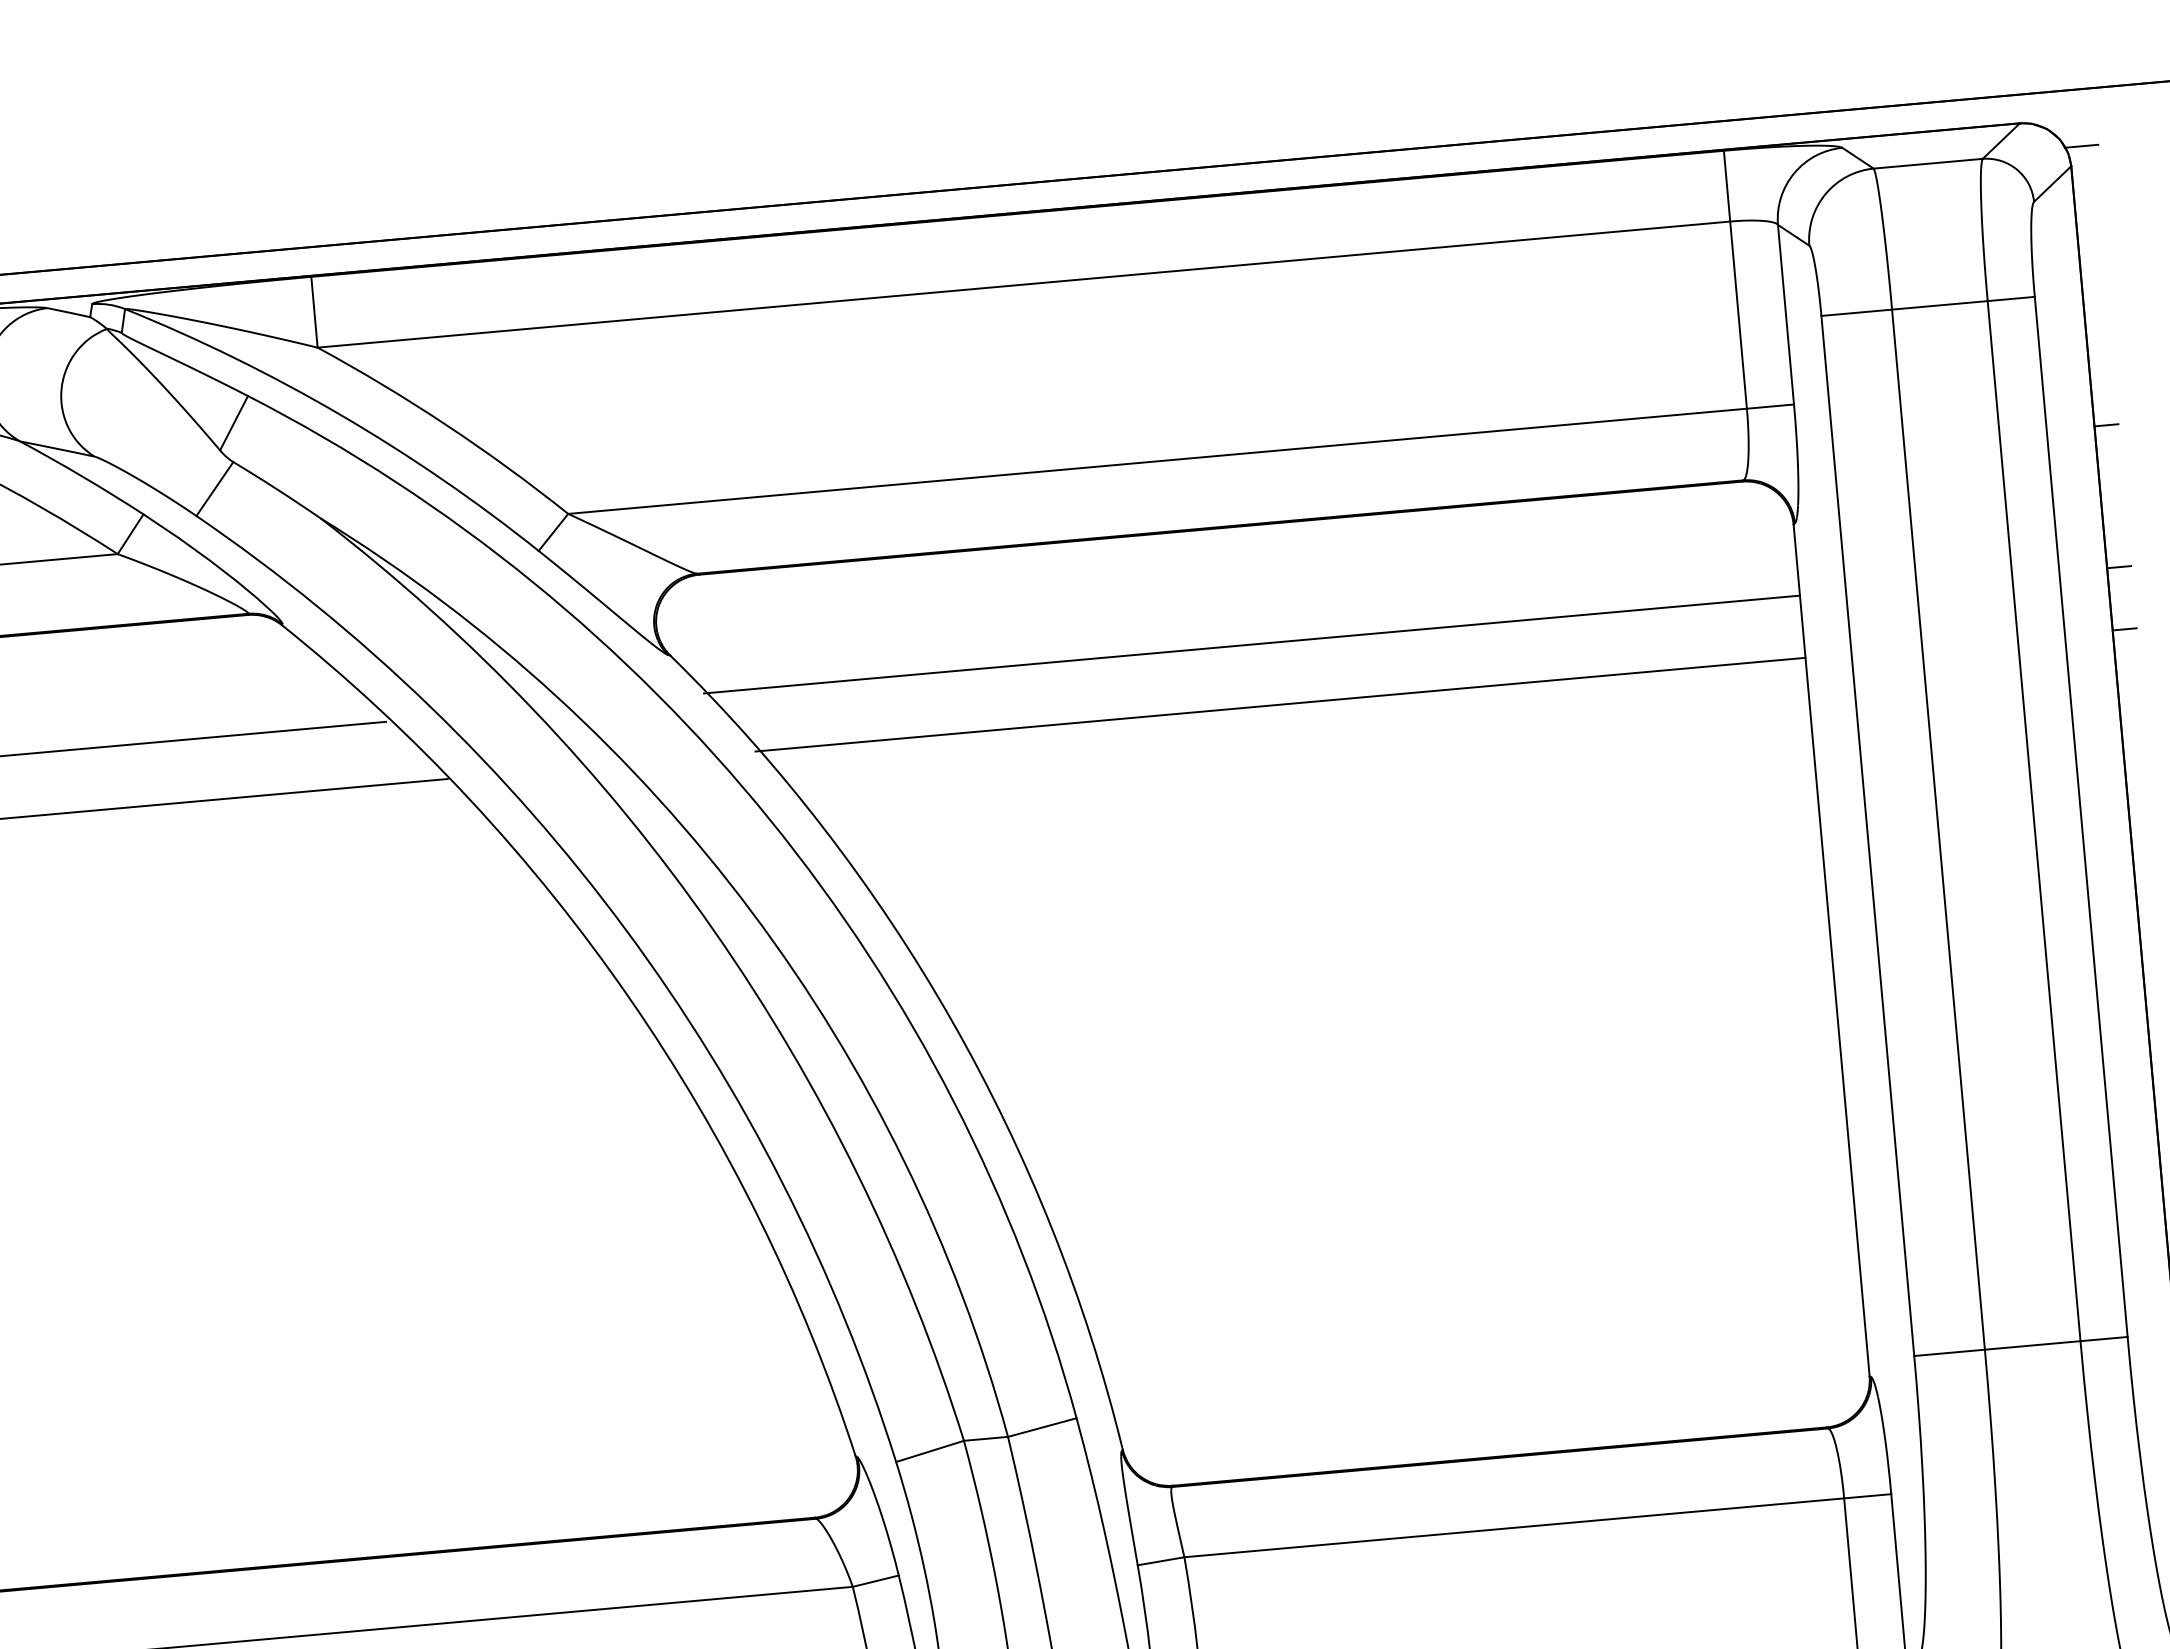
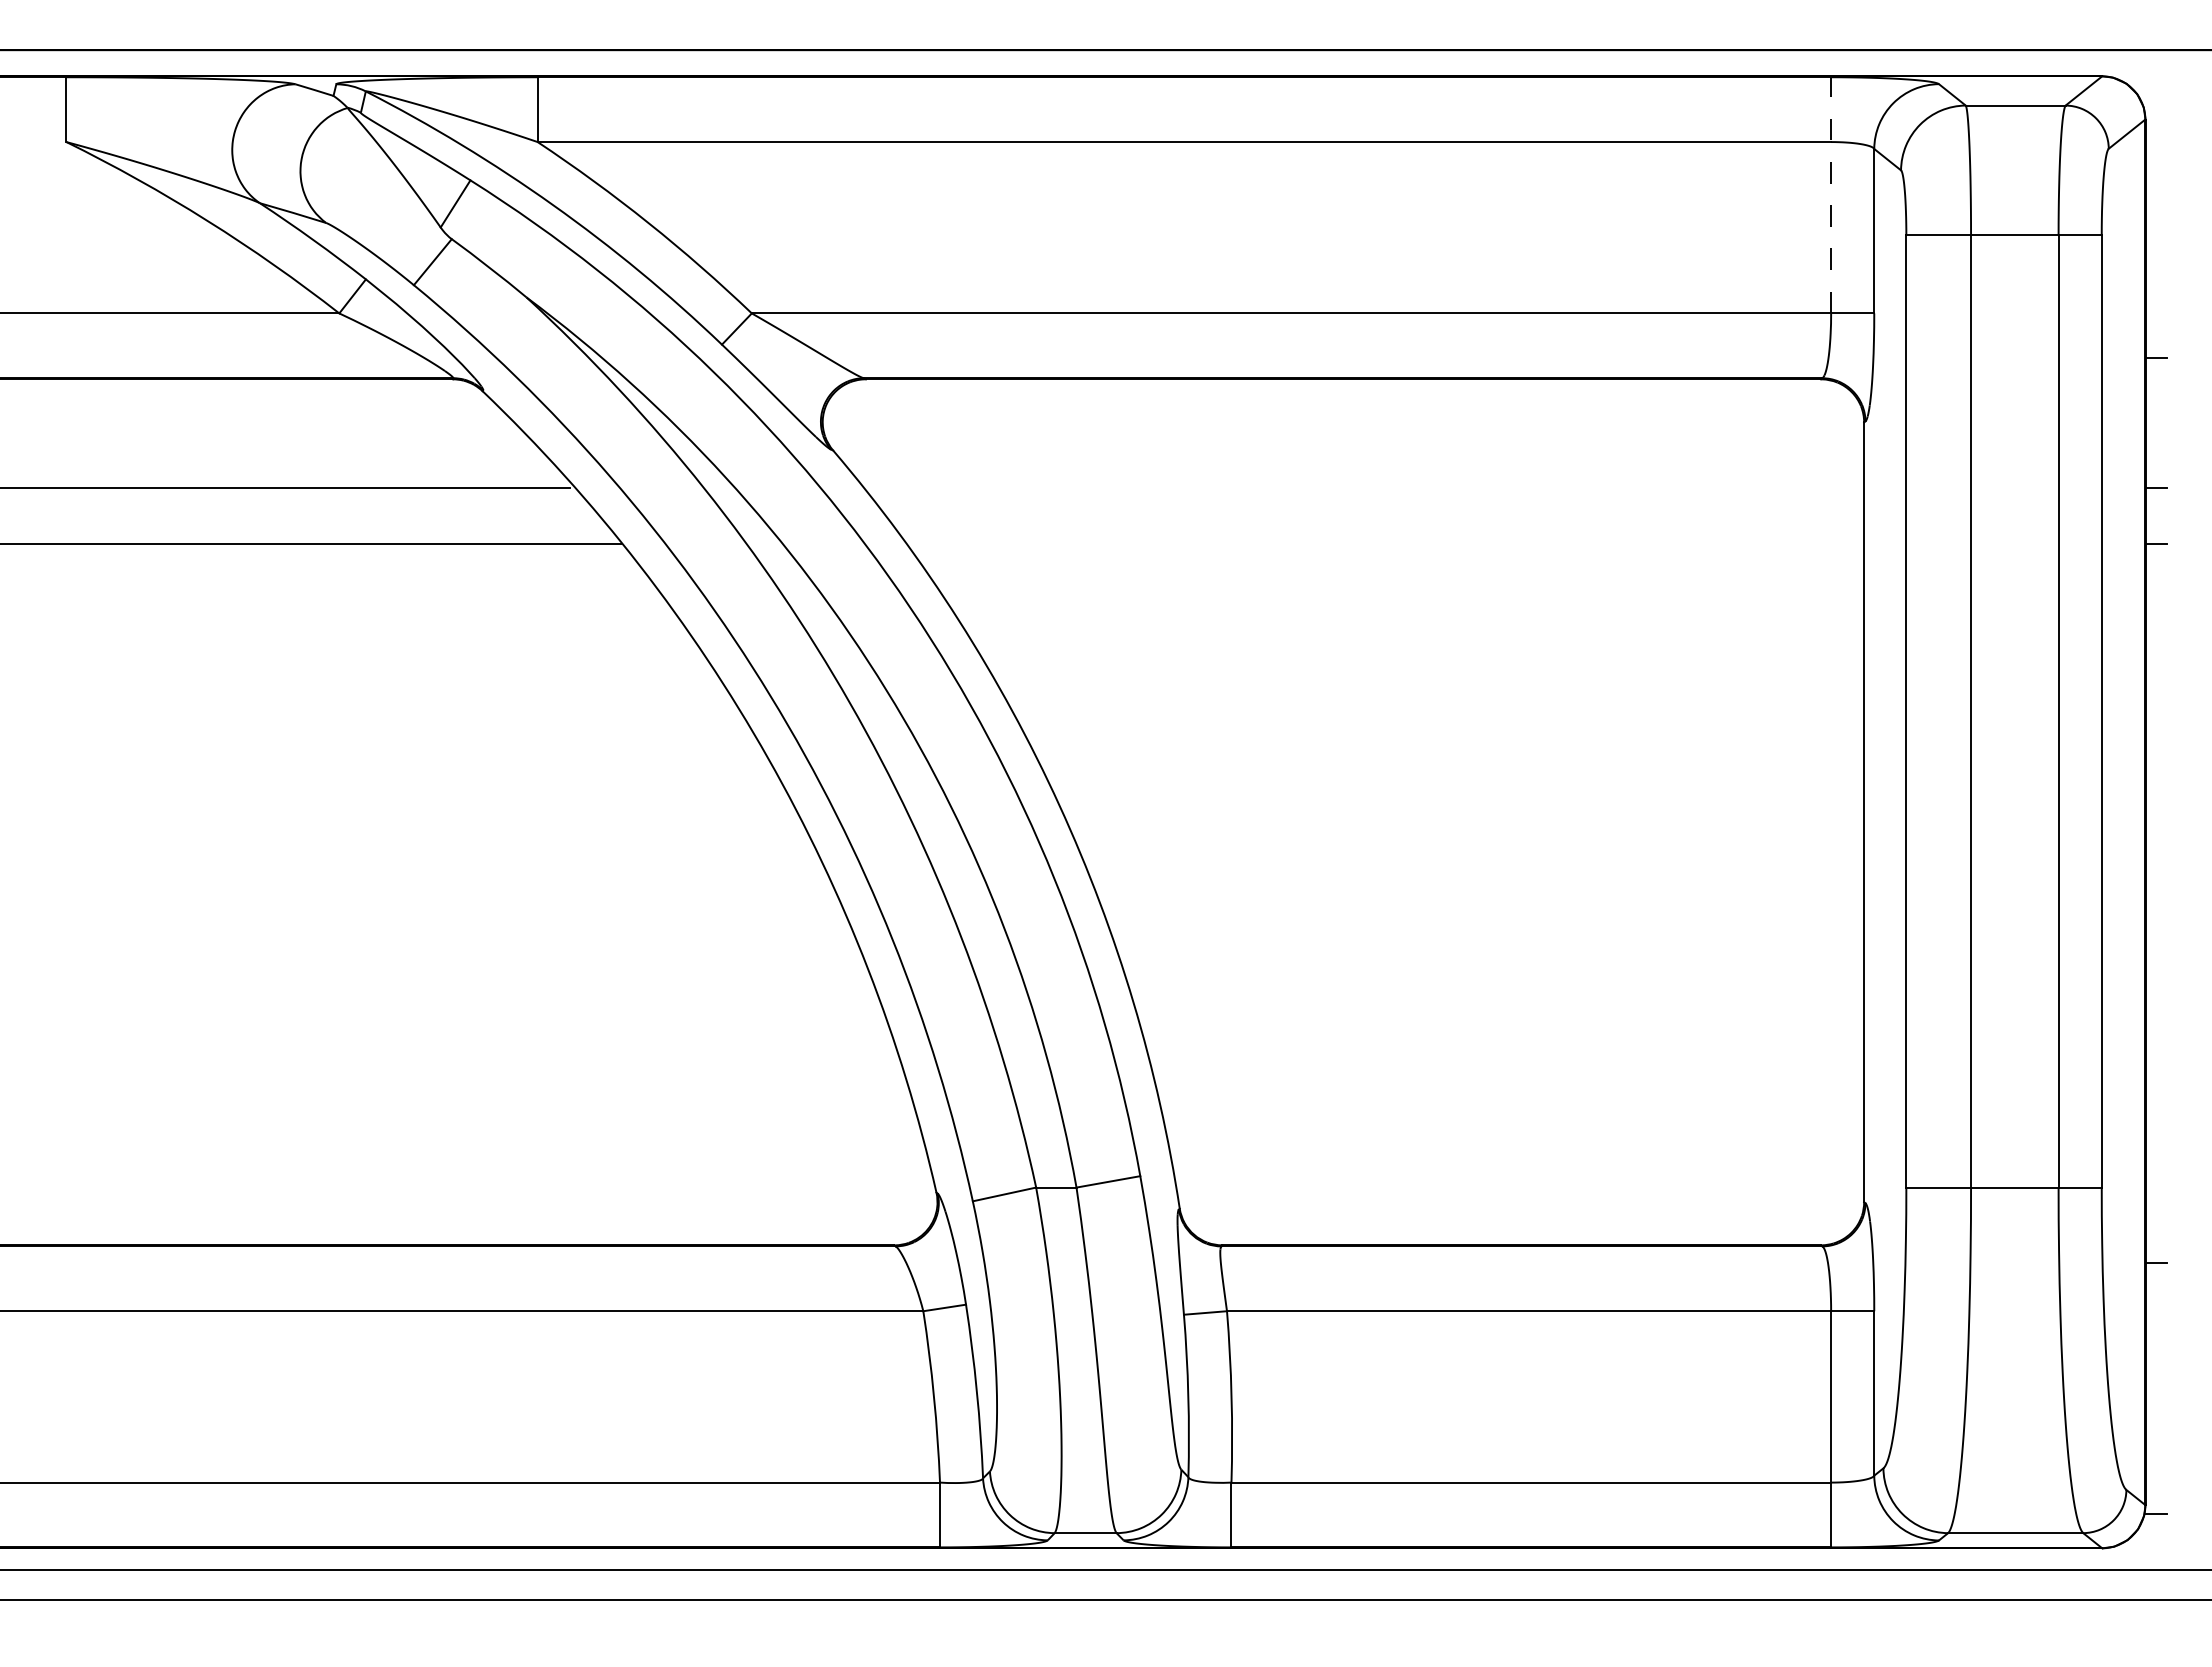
line: (2081, 146) -> (2156, 102), removed
line: (1735, 278) -> (1831, 194), solid -> dashed
line: (1252, 644) -> (1362, 487), removed
line: (1280, 704) -> (1383, 544), removed

